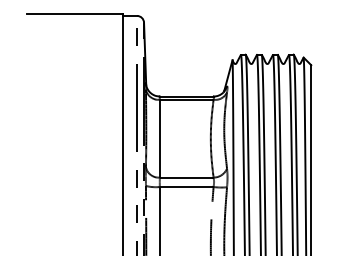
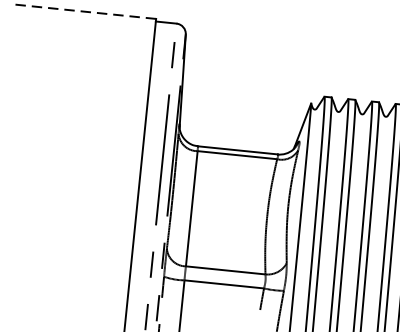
line: (74, 14) -> (84, 12), solid -> dashed

